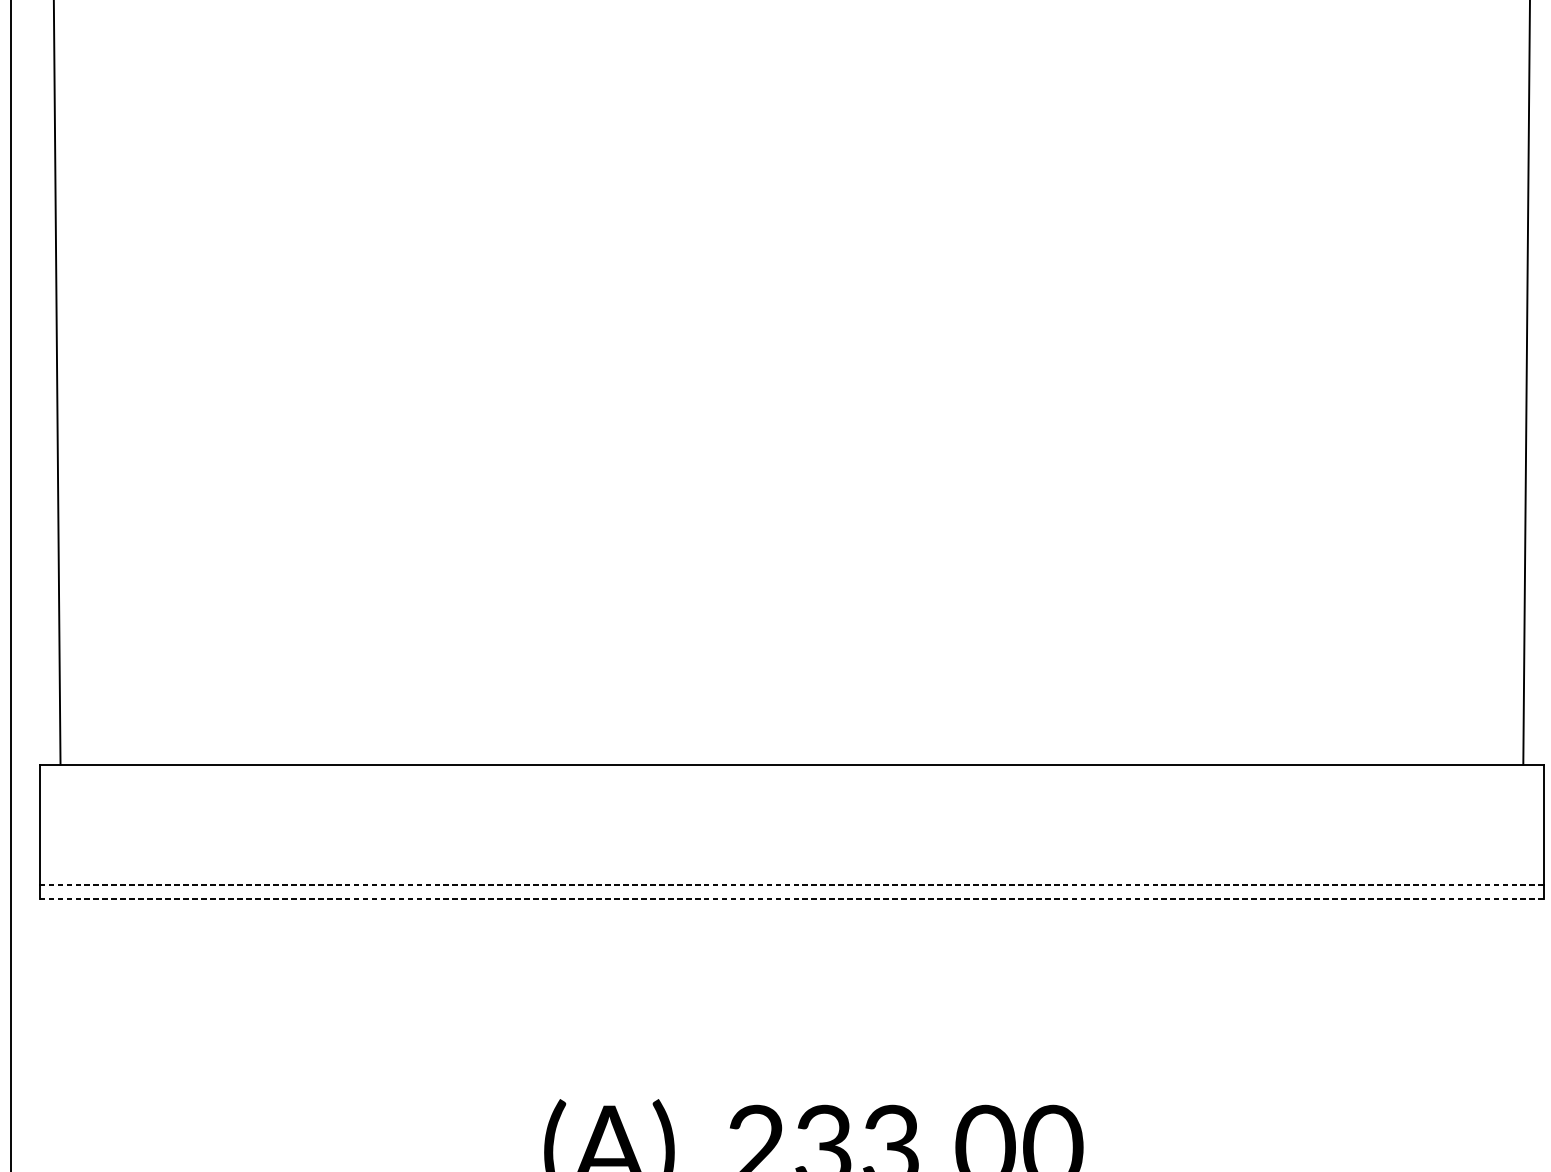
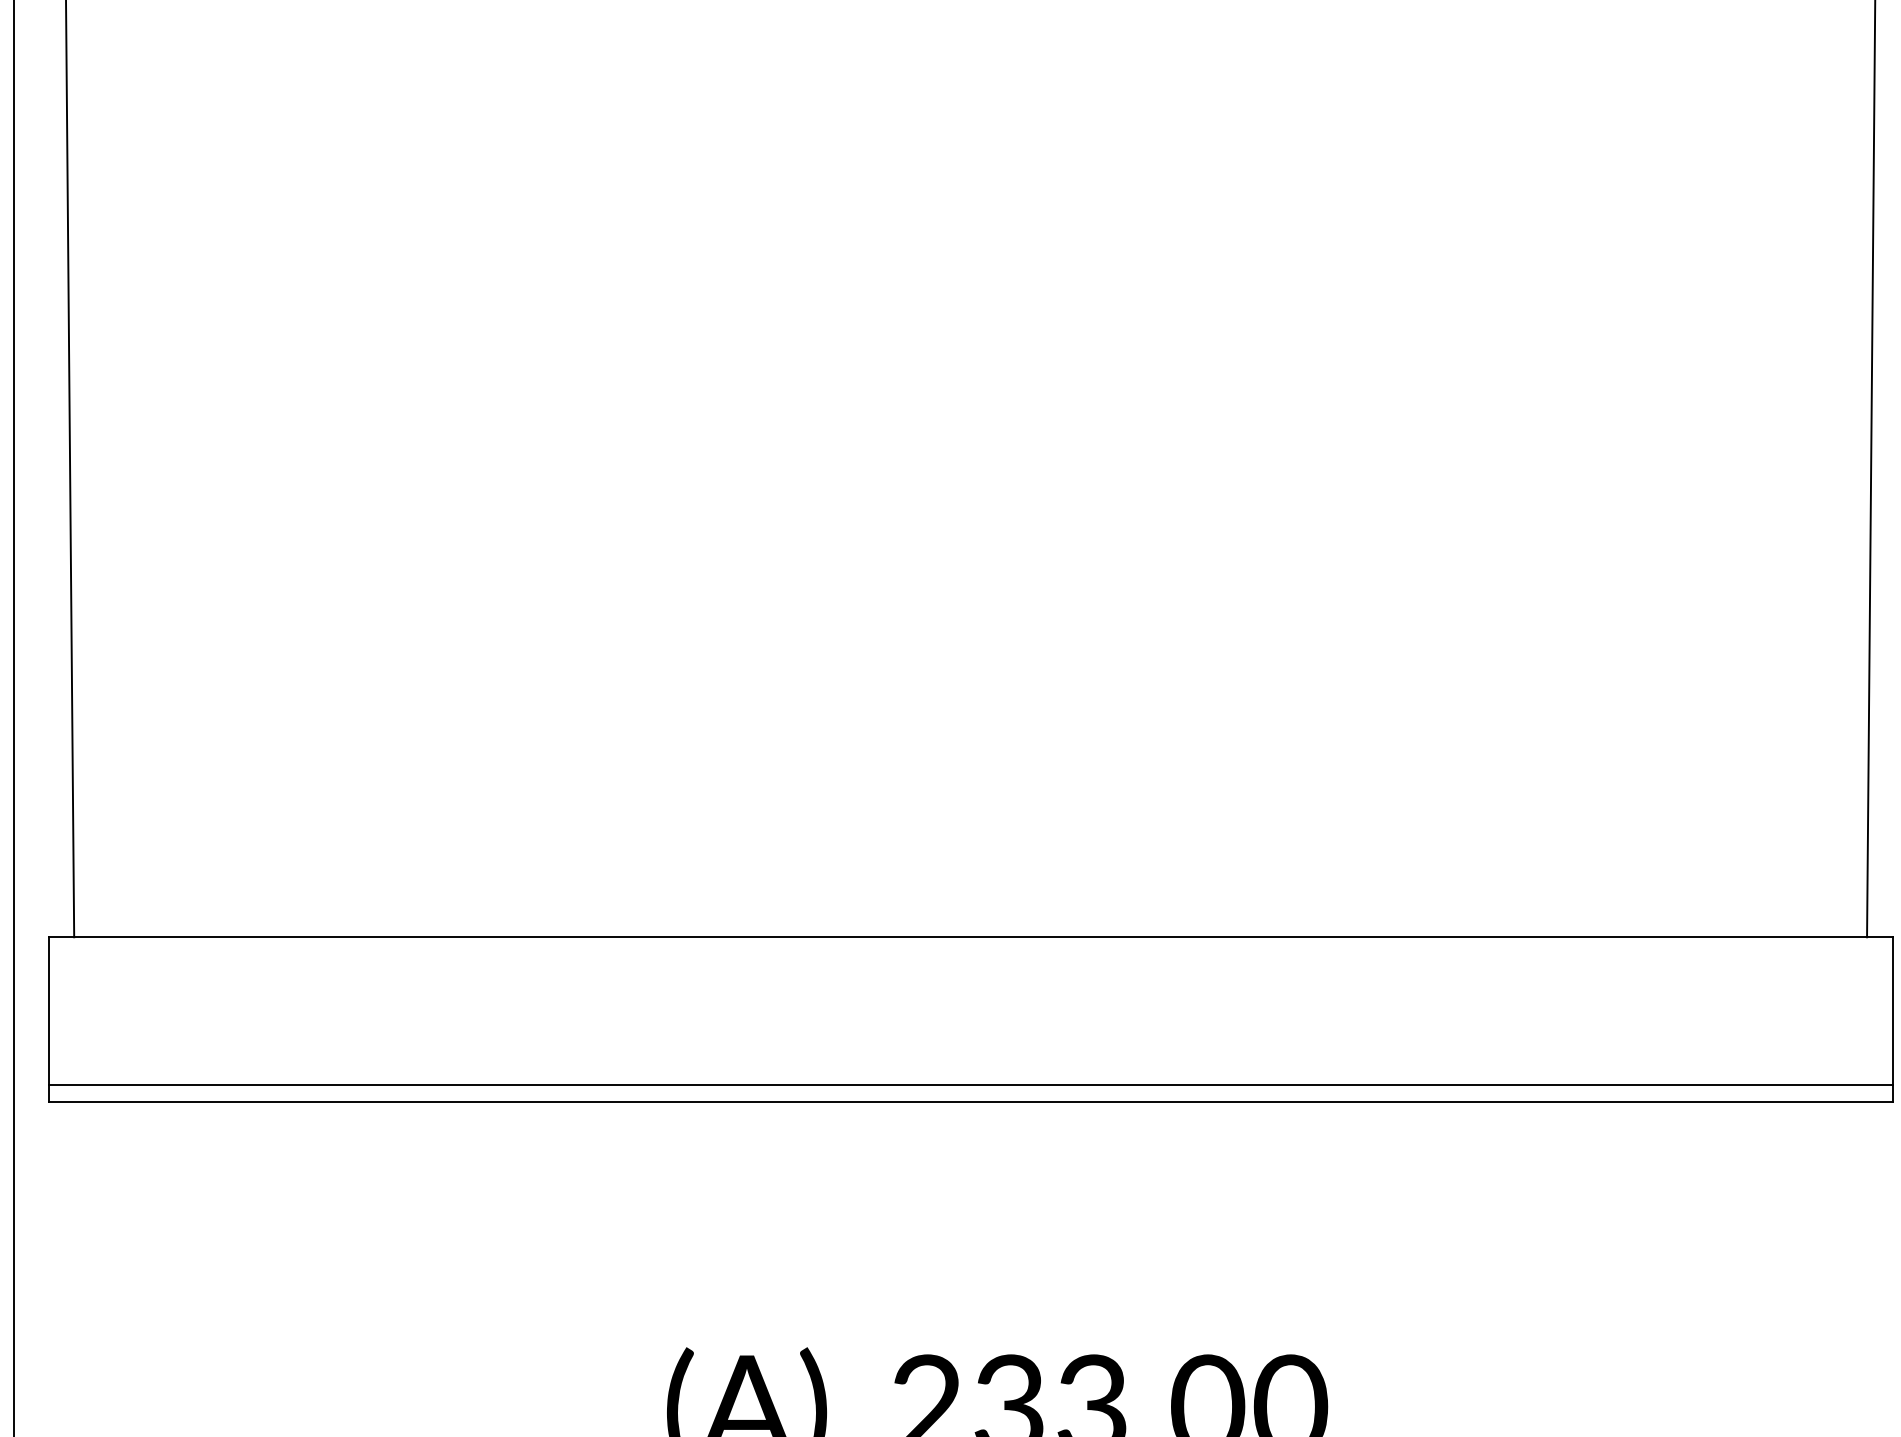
line: (792, 885) -> (971, 1085), dashed -> solid
line: (792, 898) -> (971, 1101), dashed -> solid

